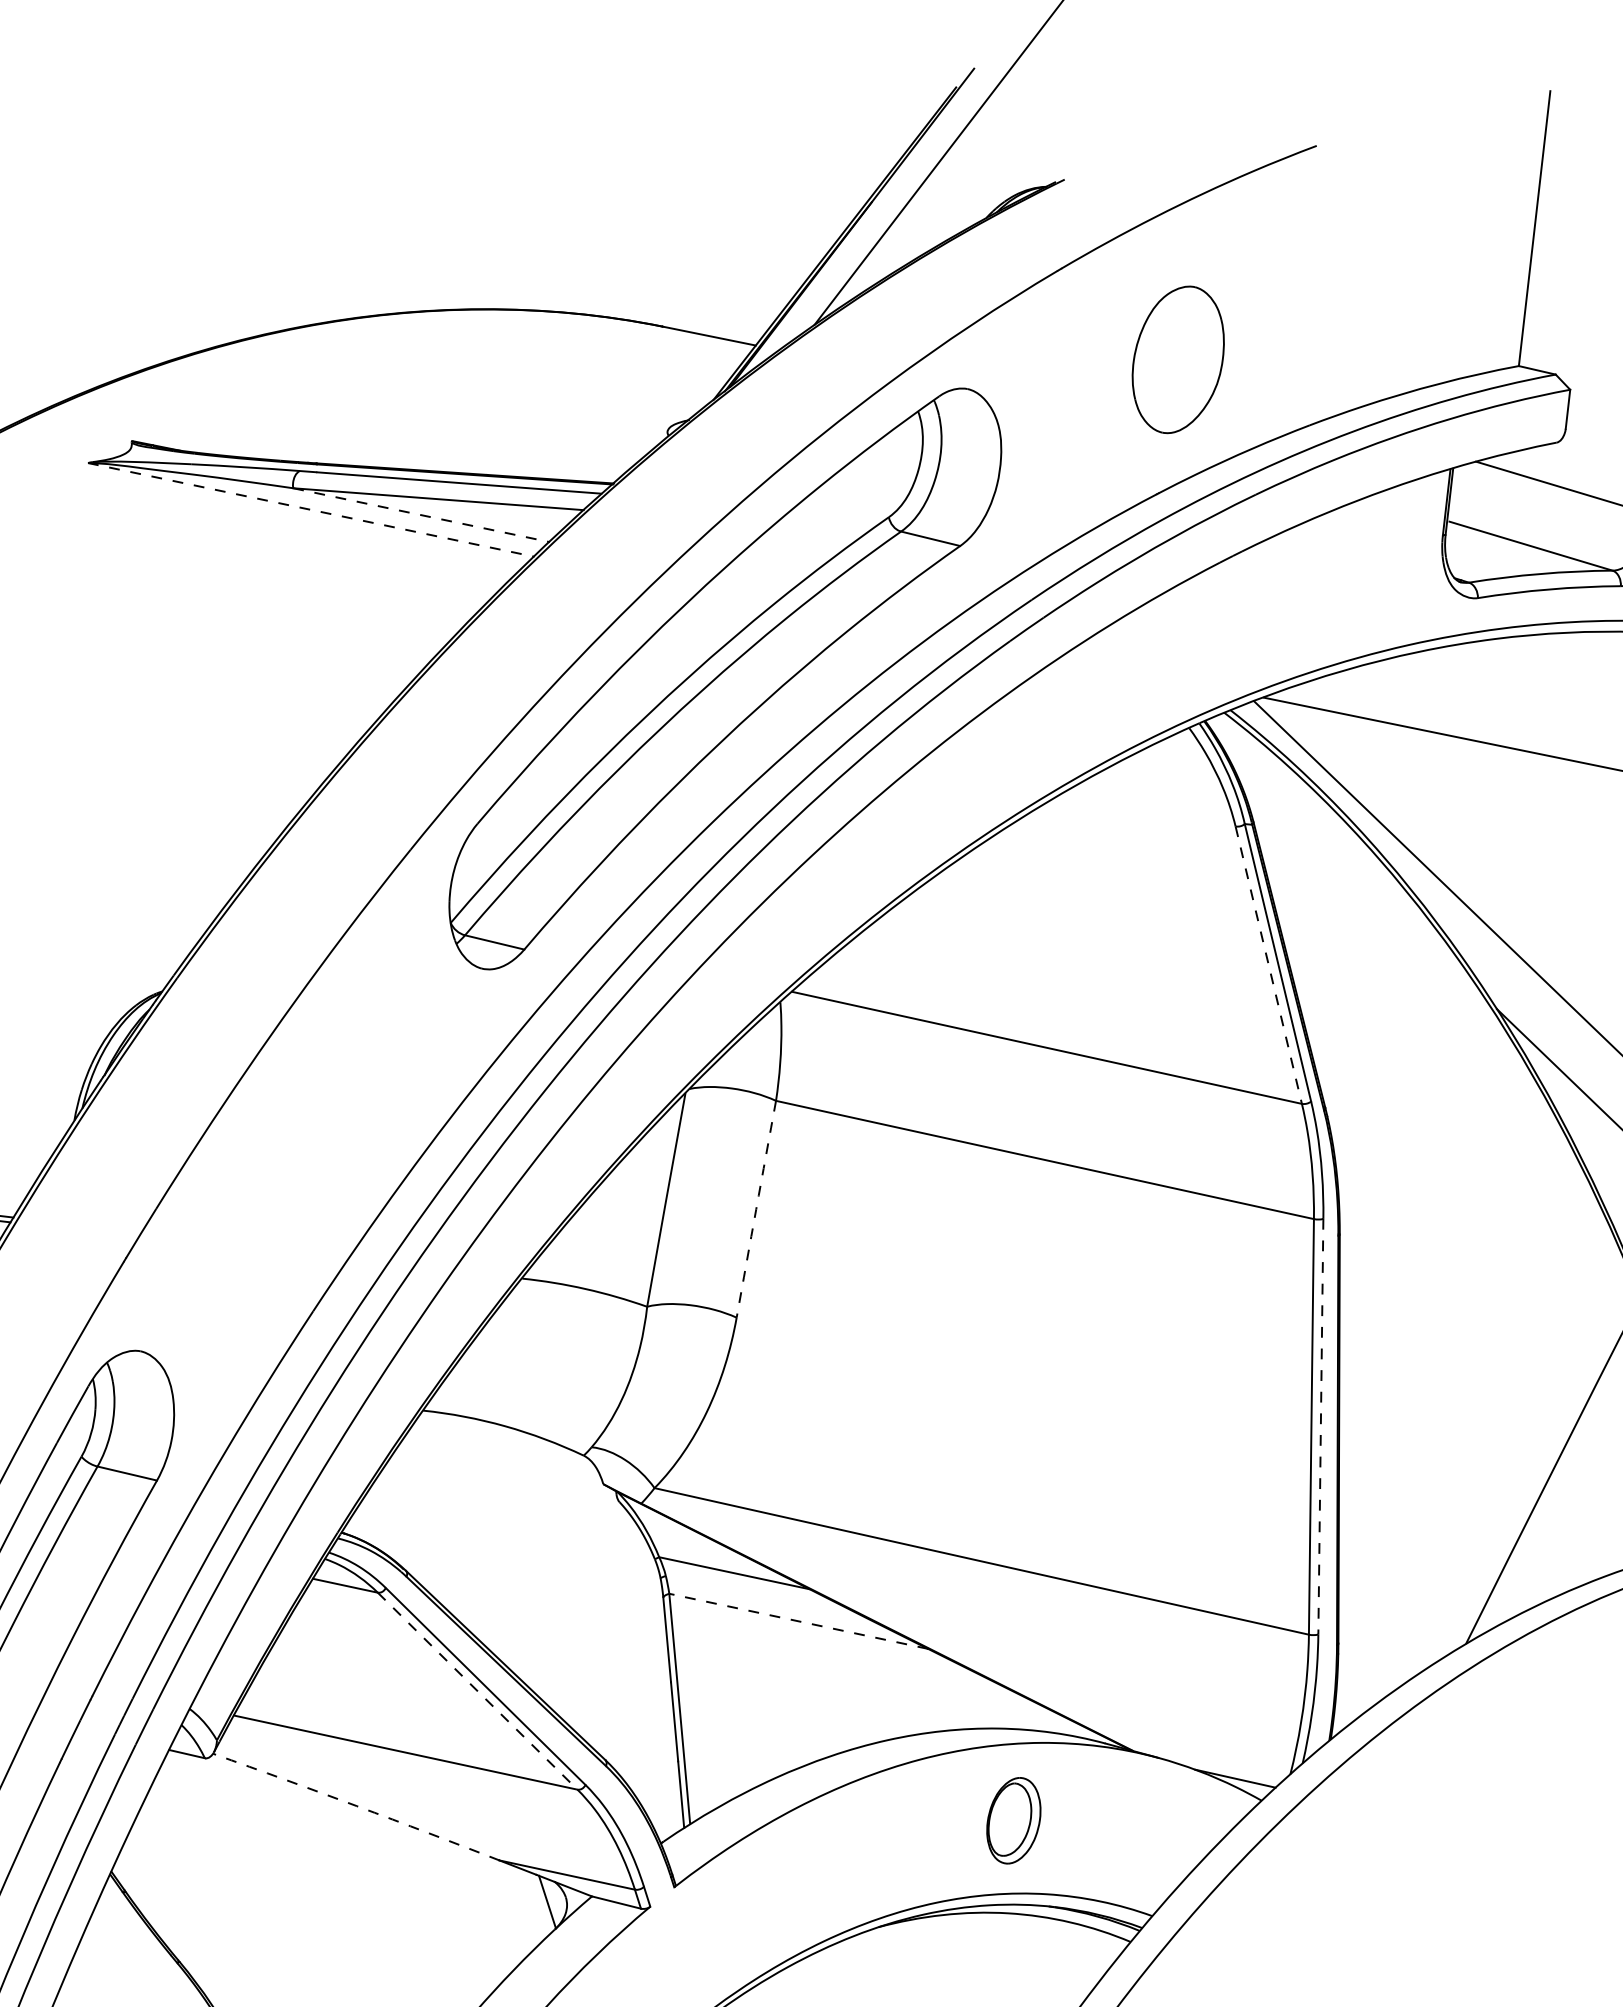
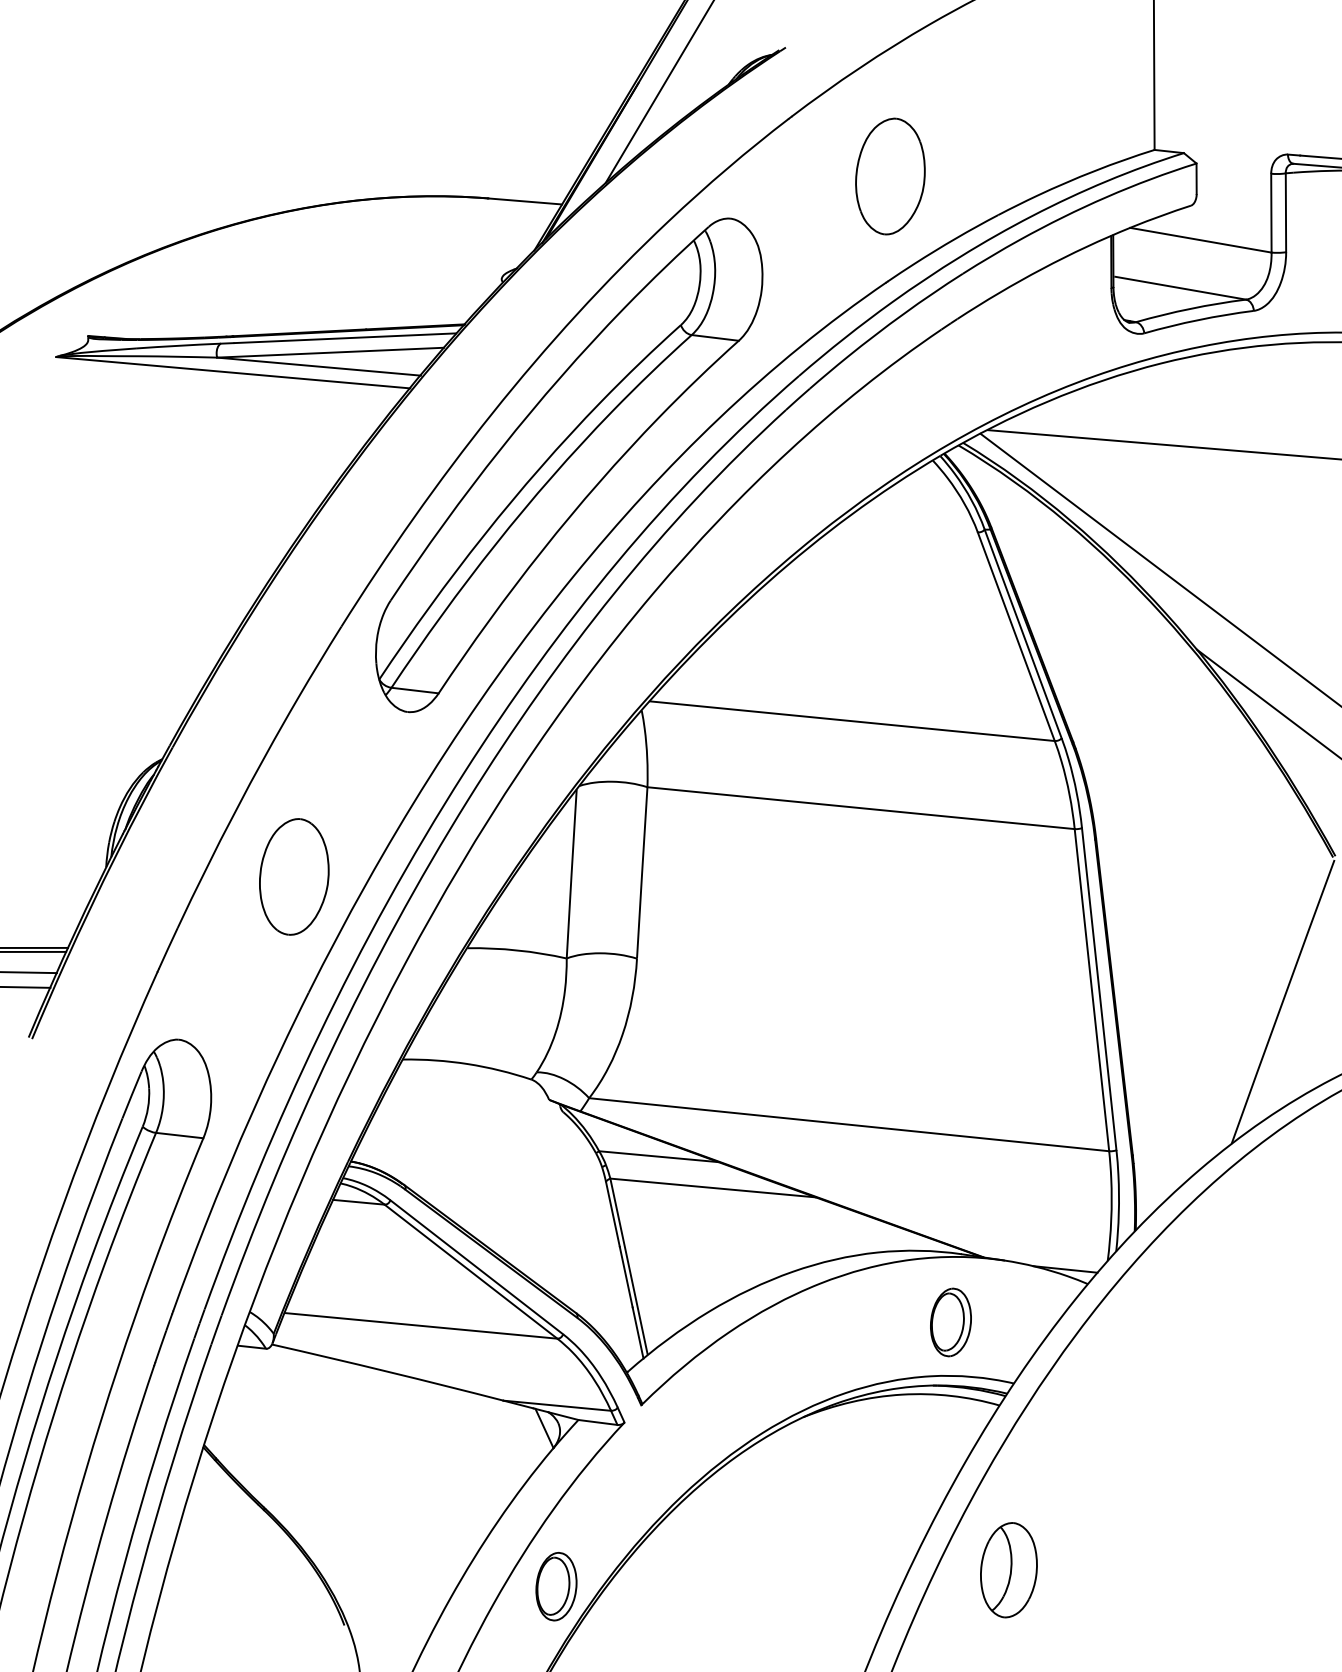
line: (311, 509) -> (233, 372), dashed -> solid
line: (422, 515) -> (319, 366), dashed -> solid
line: (1268, 966) -> (1016, 637), dashed -> solid
part: (312, 1160) -> (294, 876), added
arc: (756, 1208) -> (642, 872), dashed -> solid
line: (1321, 1427) -> (1099, 989), dashed -> solid
line: (798, 1620) -> (712, 1187), dashed -> solid
line: (478, 1691) -> (471, 1271), dashed -> solid
arc: (357, 1805) -> (388, 1371), dashed -> solid
part: (1013, 1820) -> (950, 1322), moved

